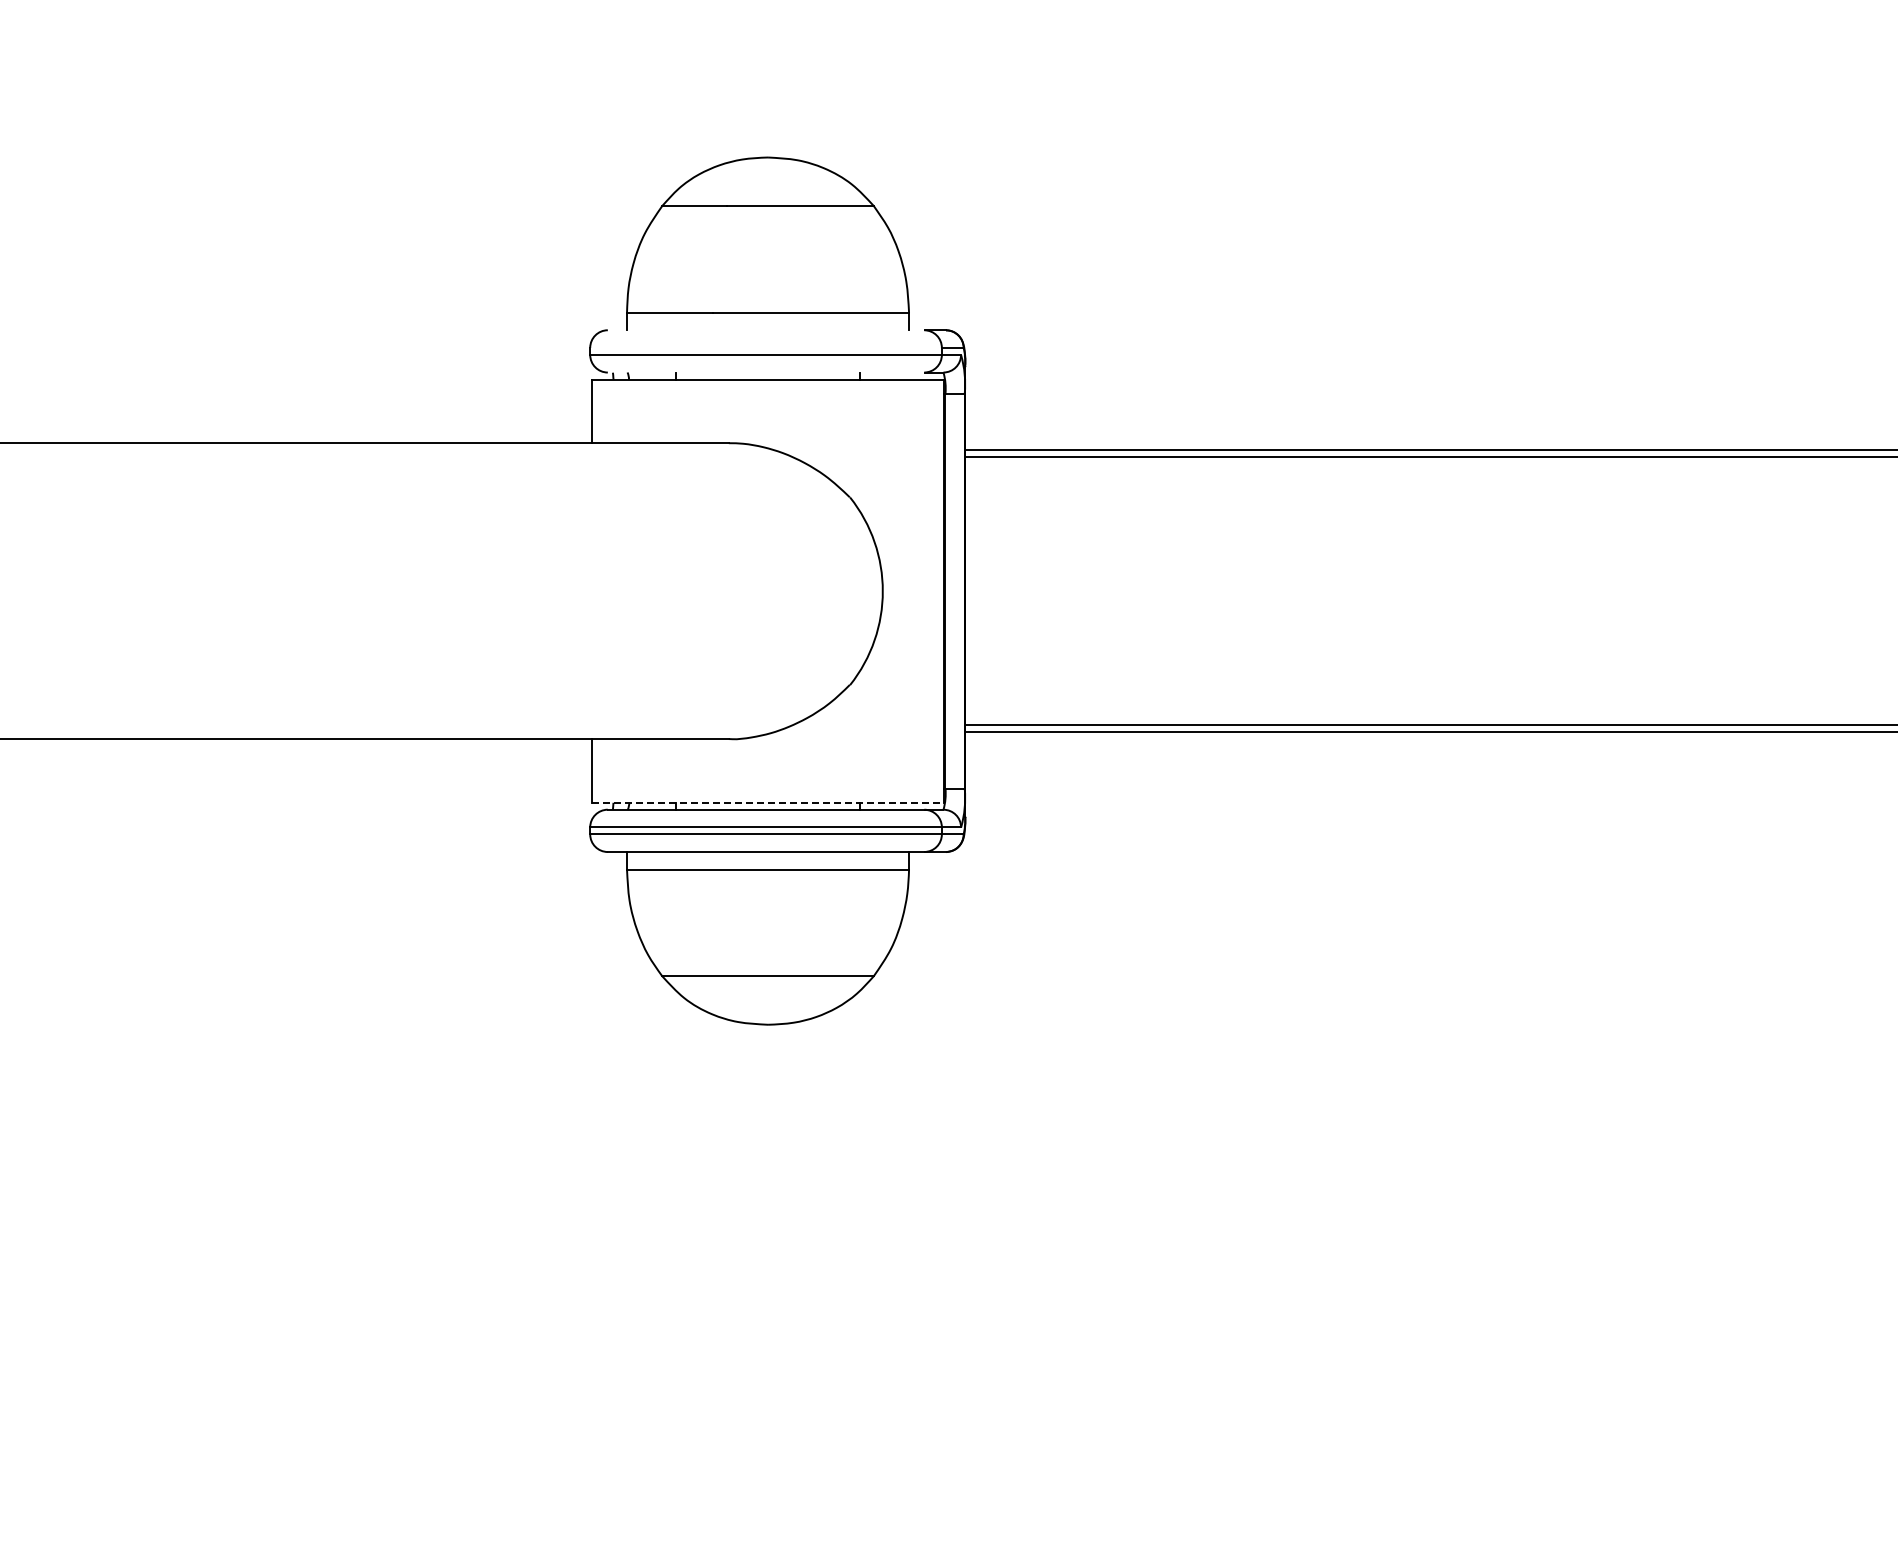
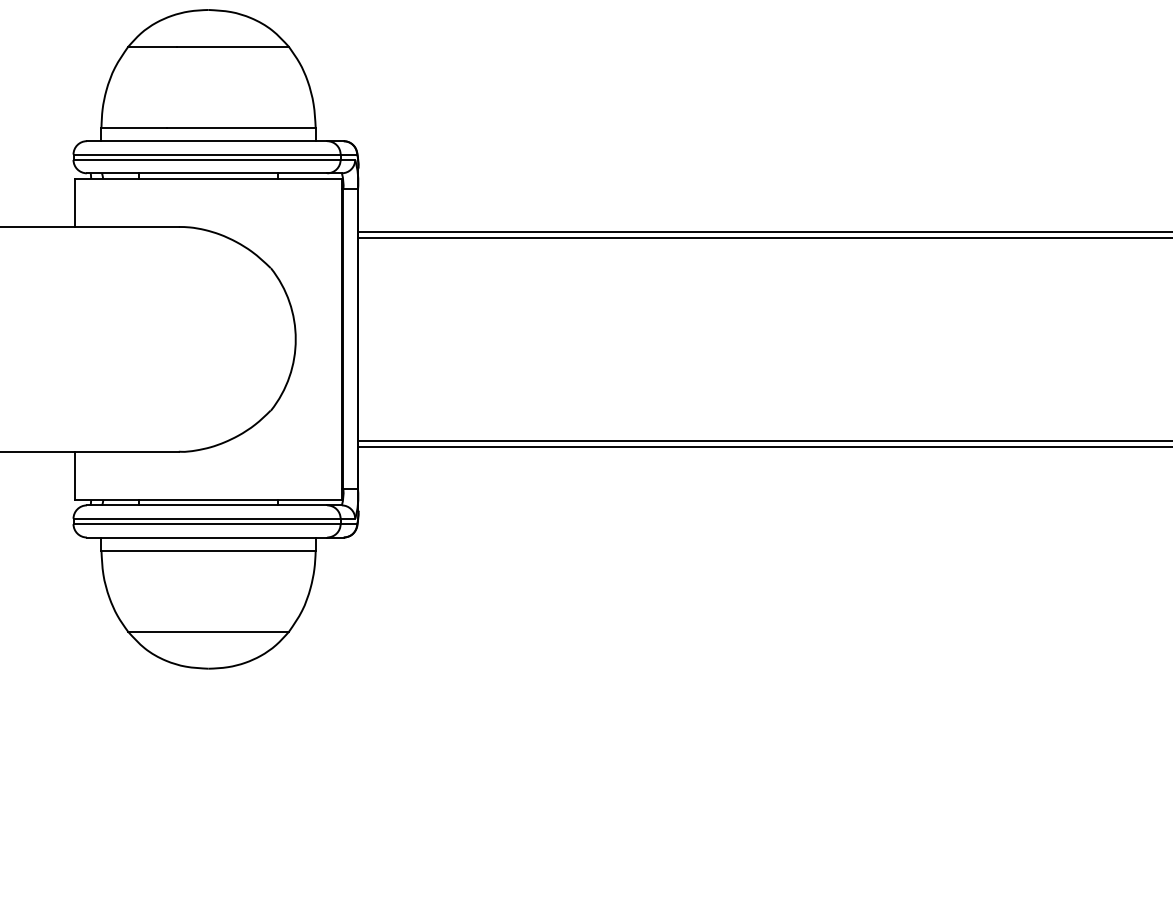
line: (765, 330) -> (206, 141), added
line: (766, 347) -> (207, 154), added
line: (765, 372) -> (206, 173), added
line: (768, 802) -> (208, 499), dashed -> solid

